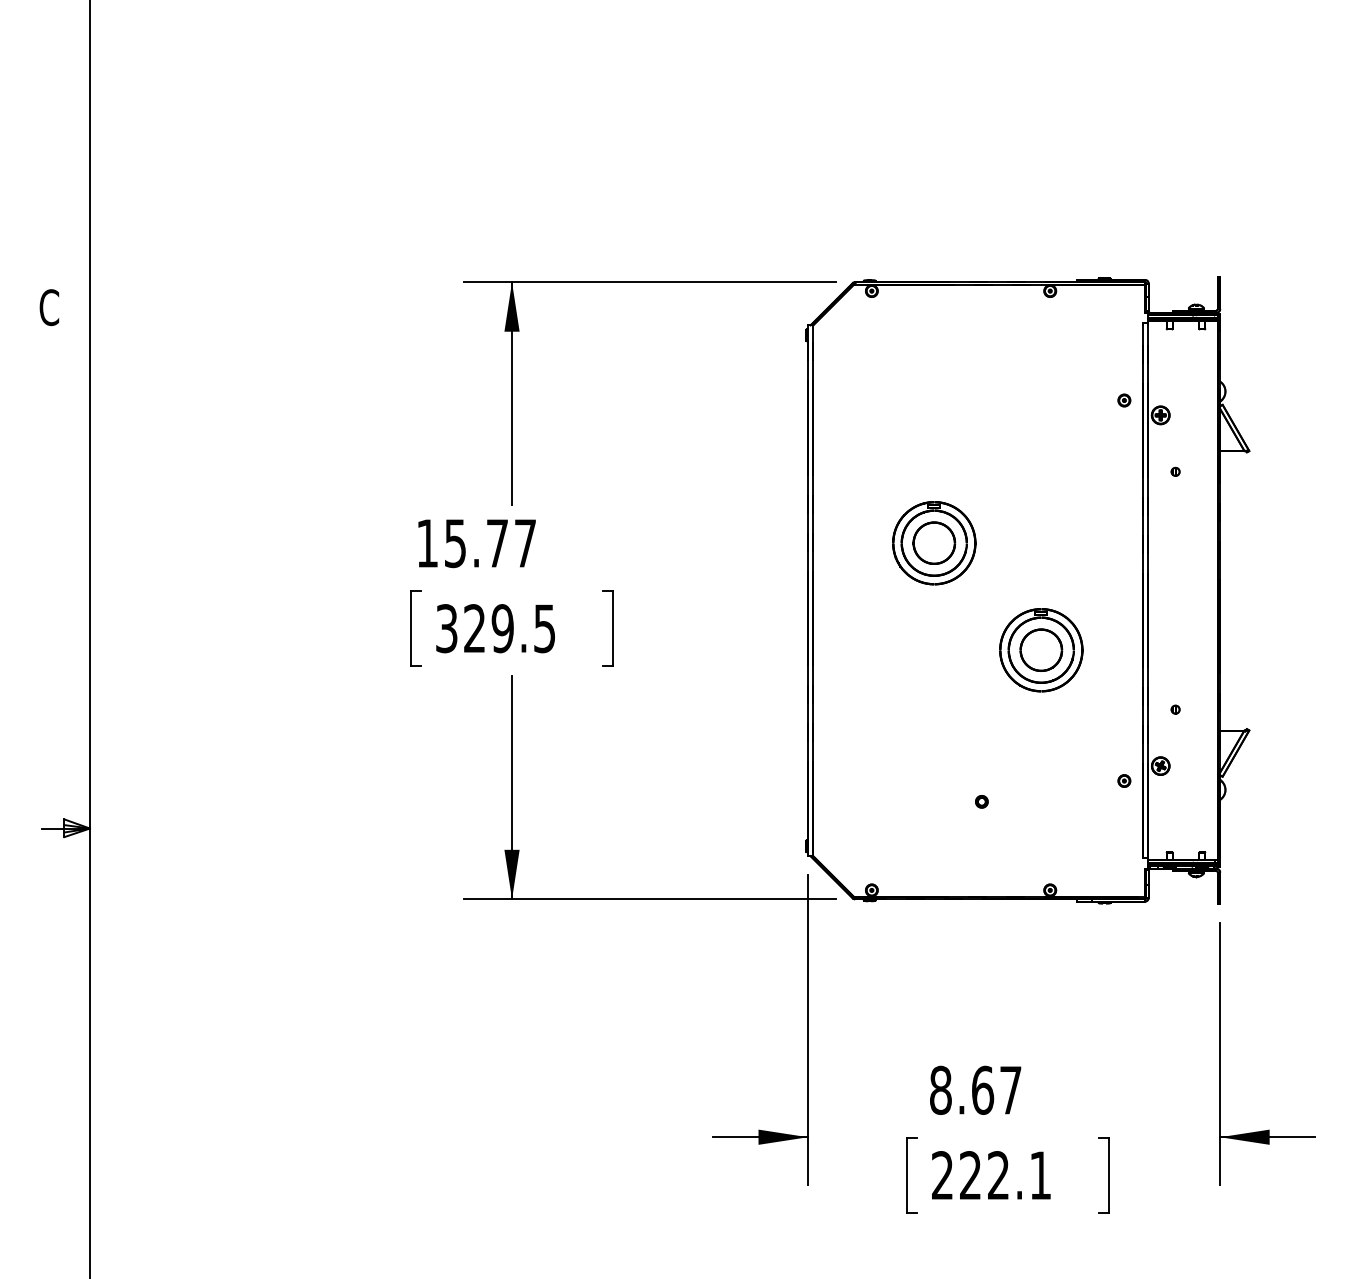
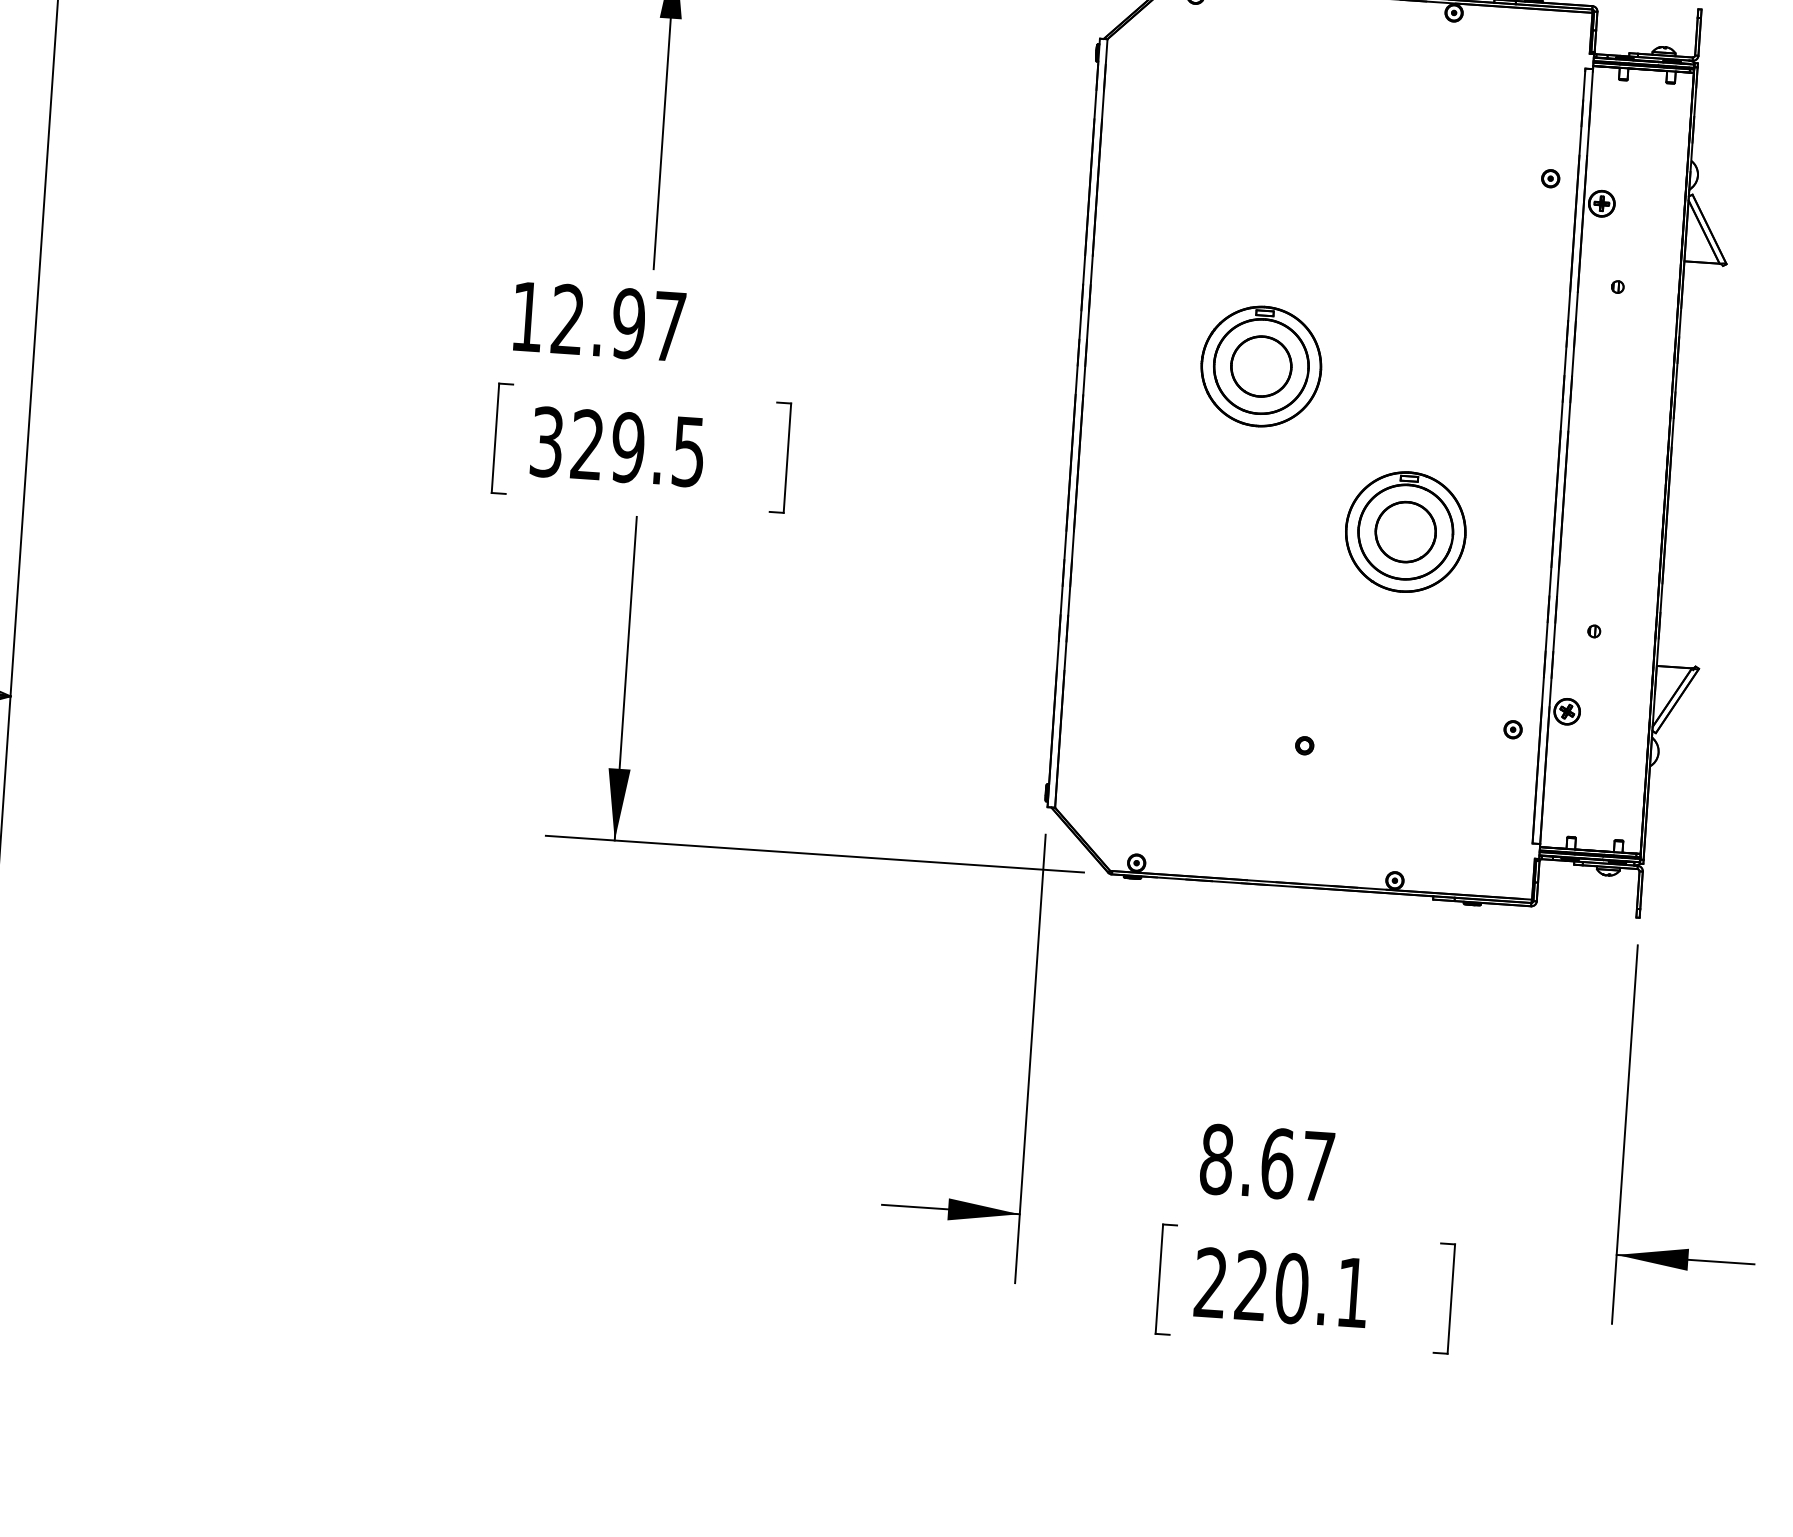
text: (476, 543) -> (598, 321), 15.77 -> 12.97
text: (998, 1175) -> (1291, 1288), 222.1 -> 220.1

